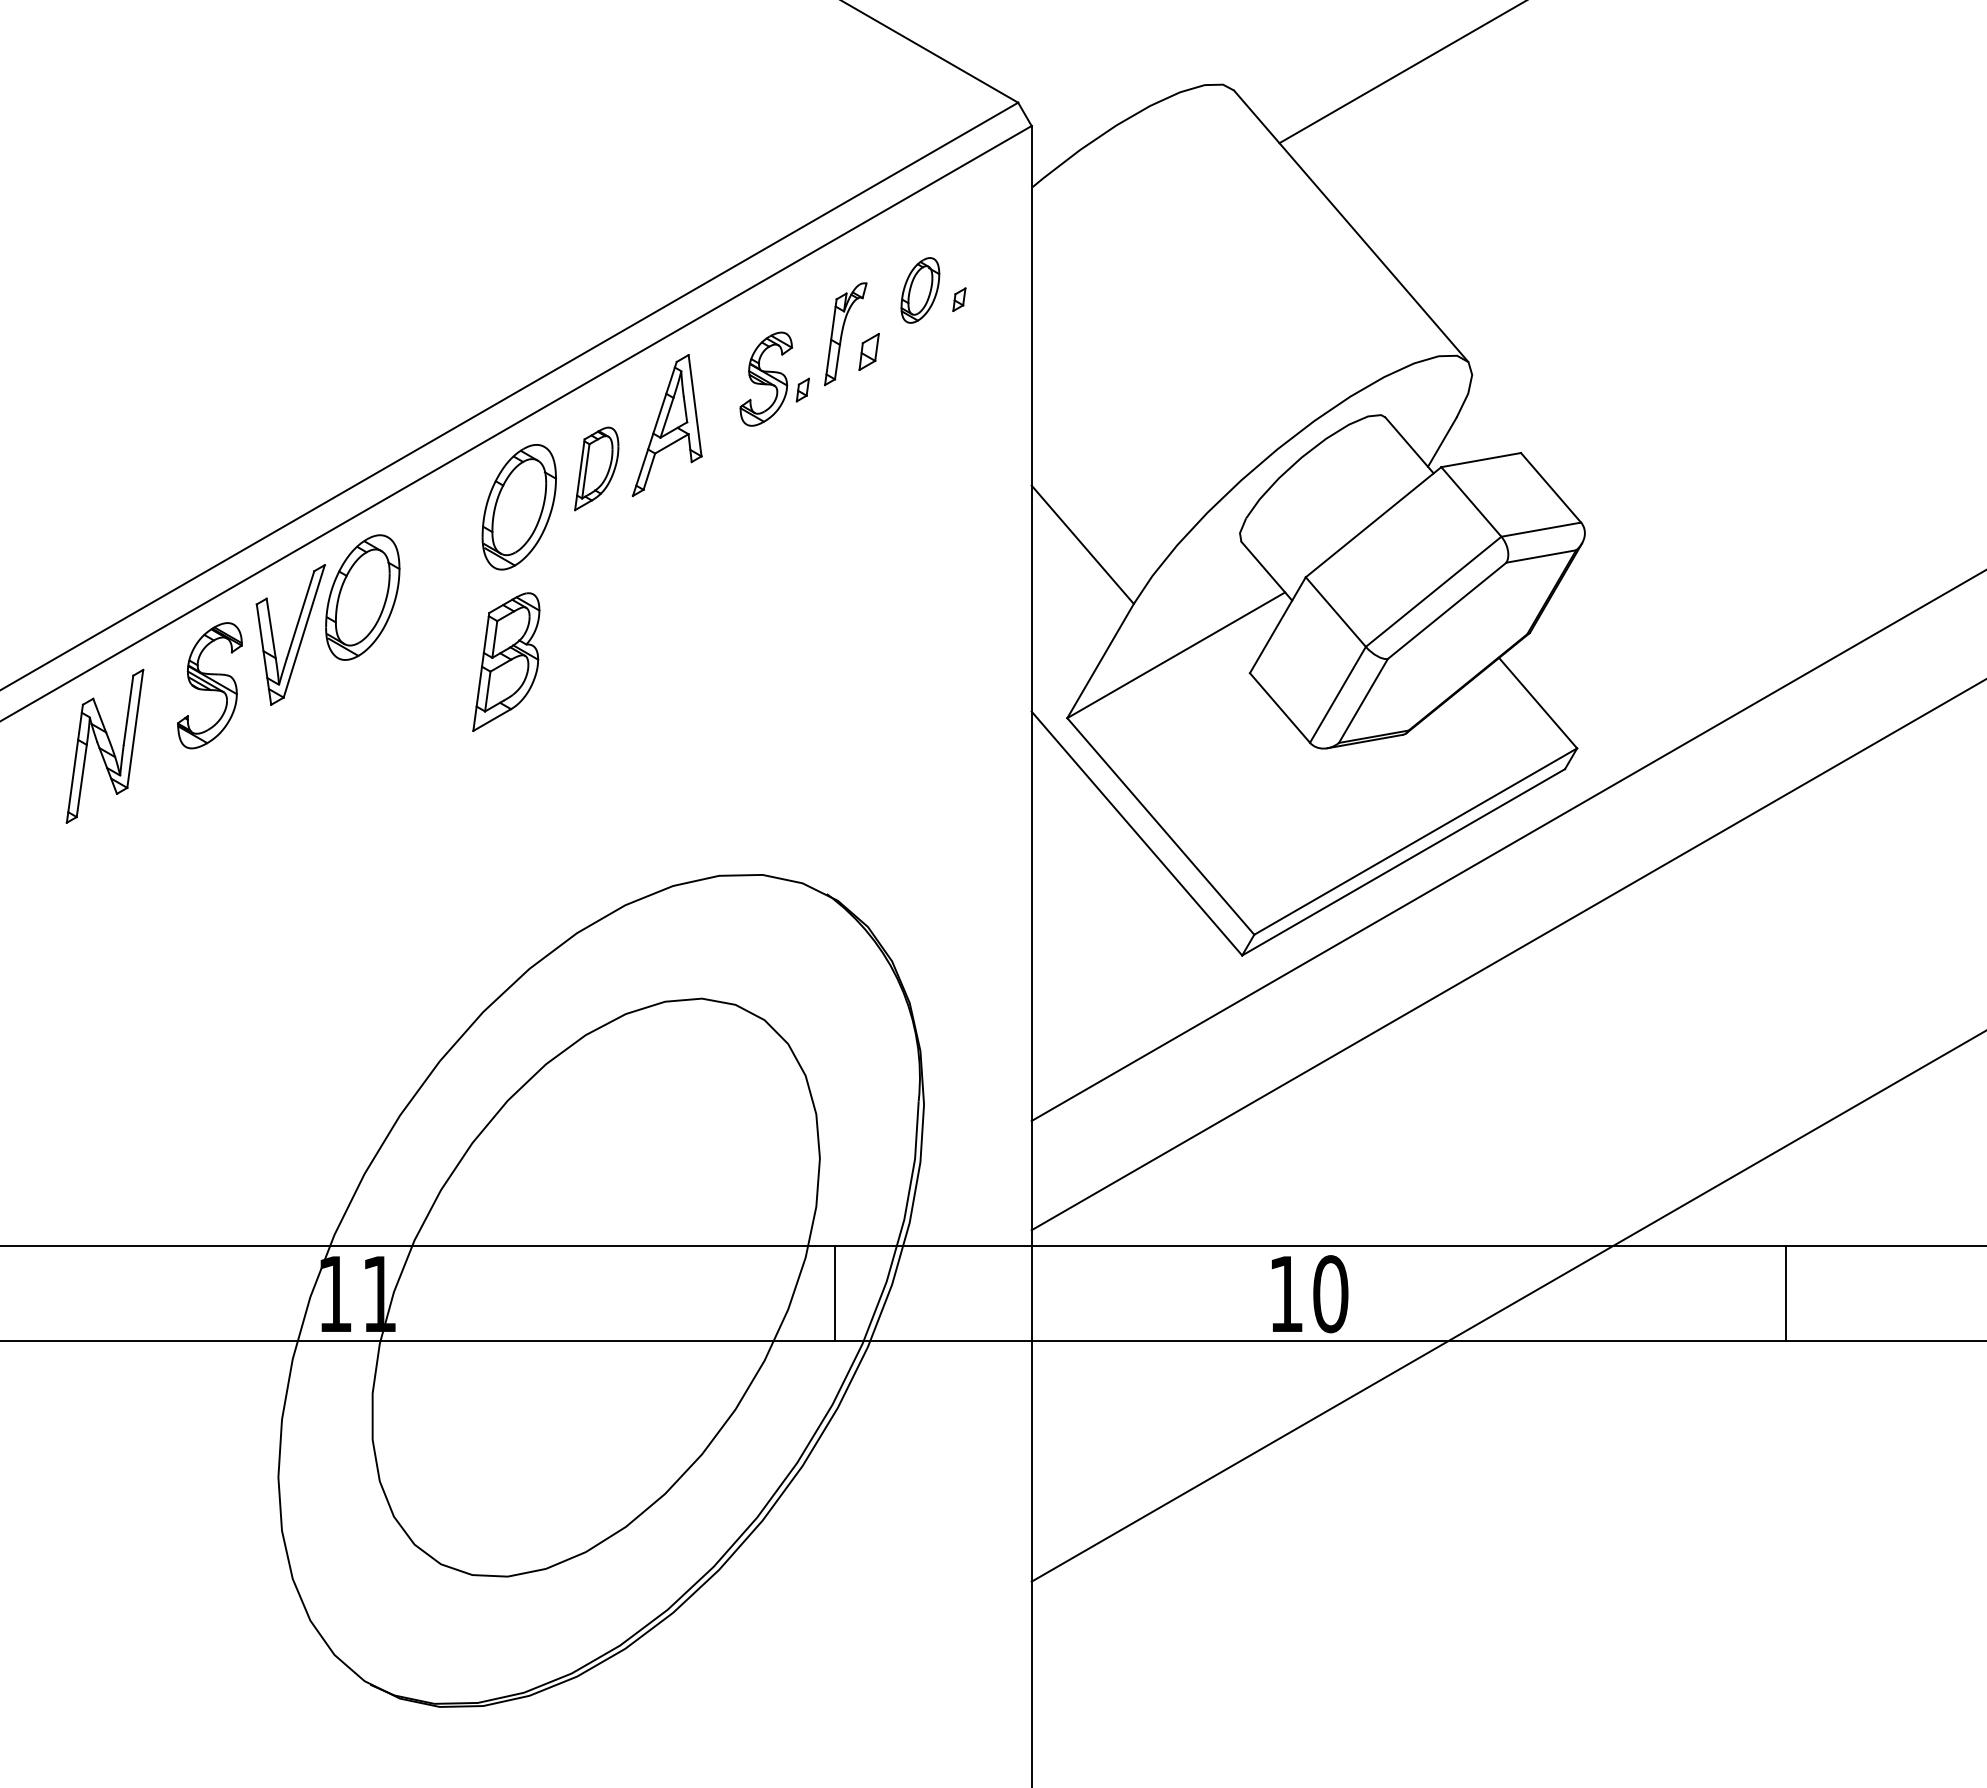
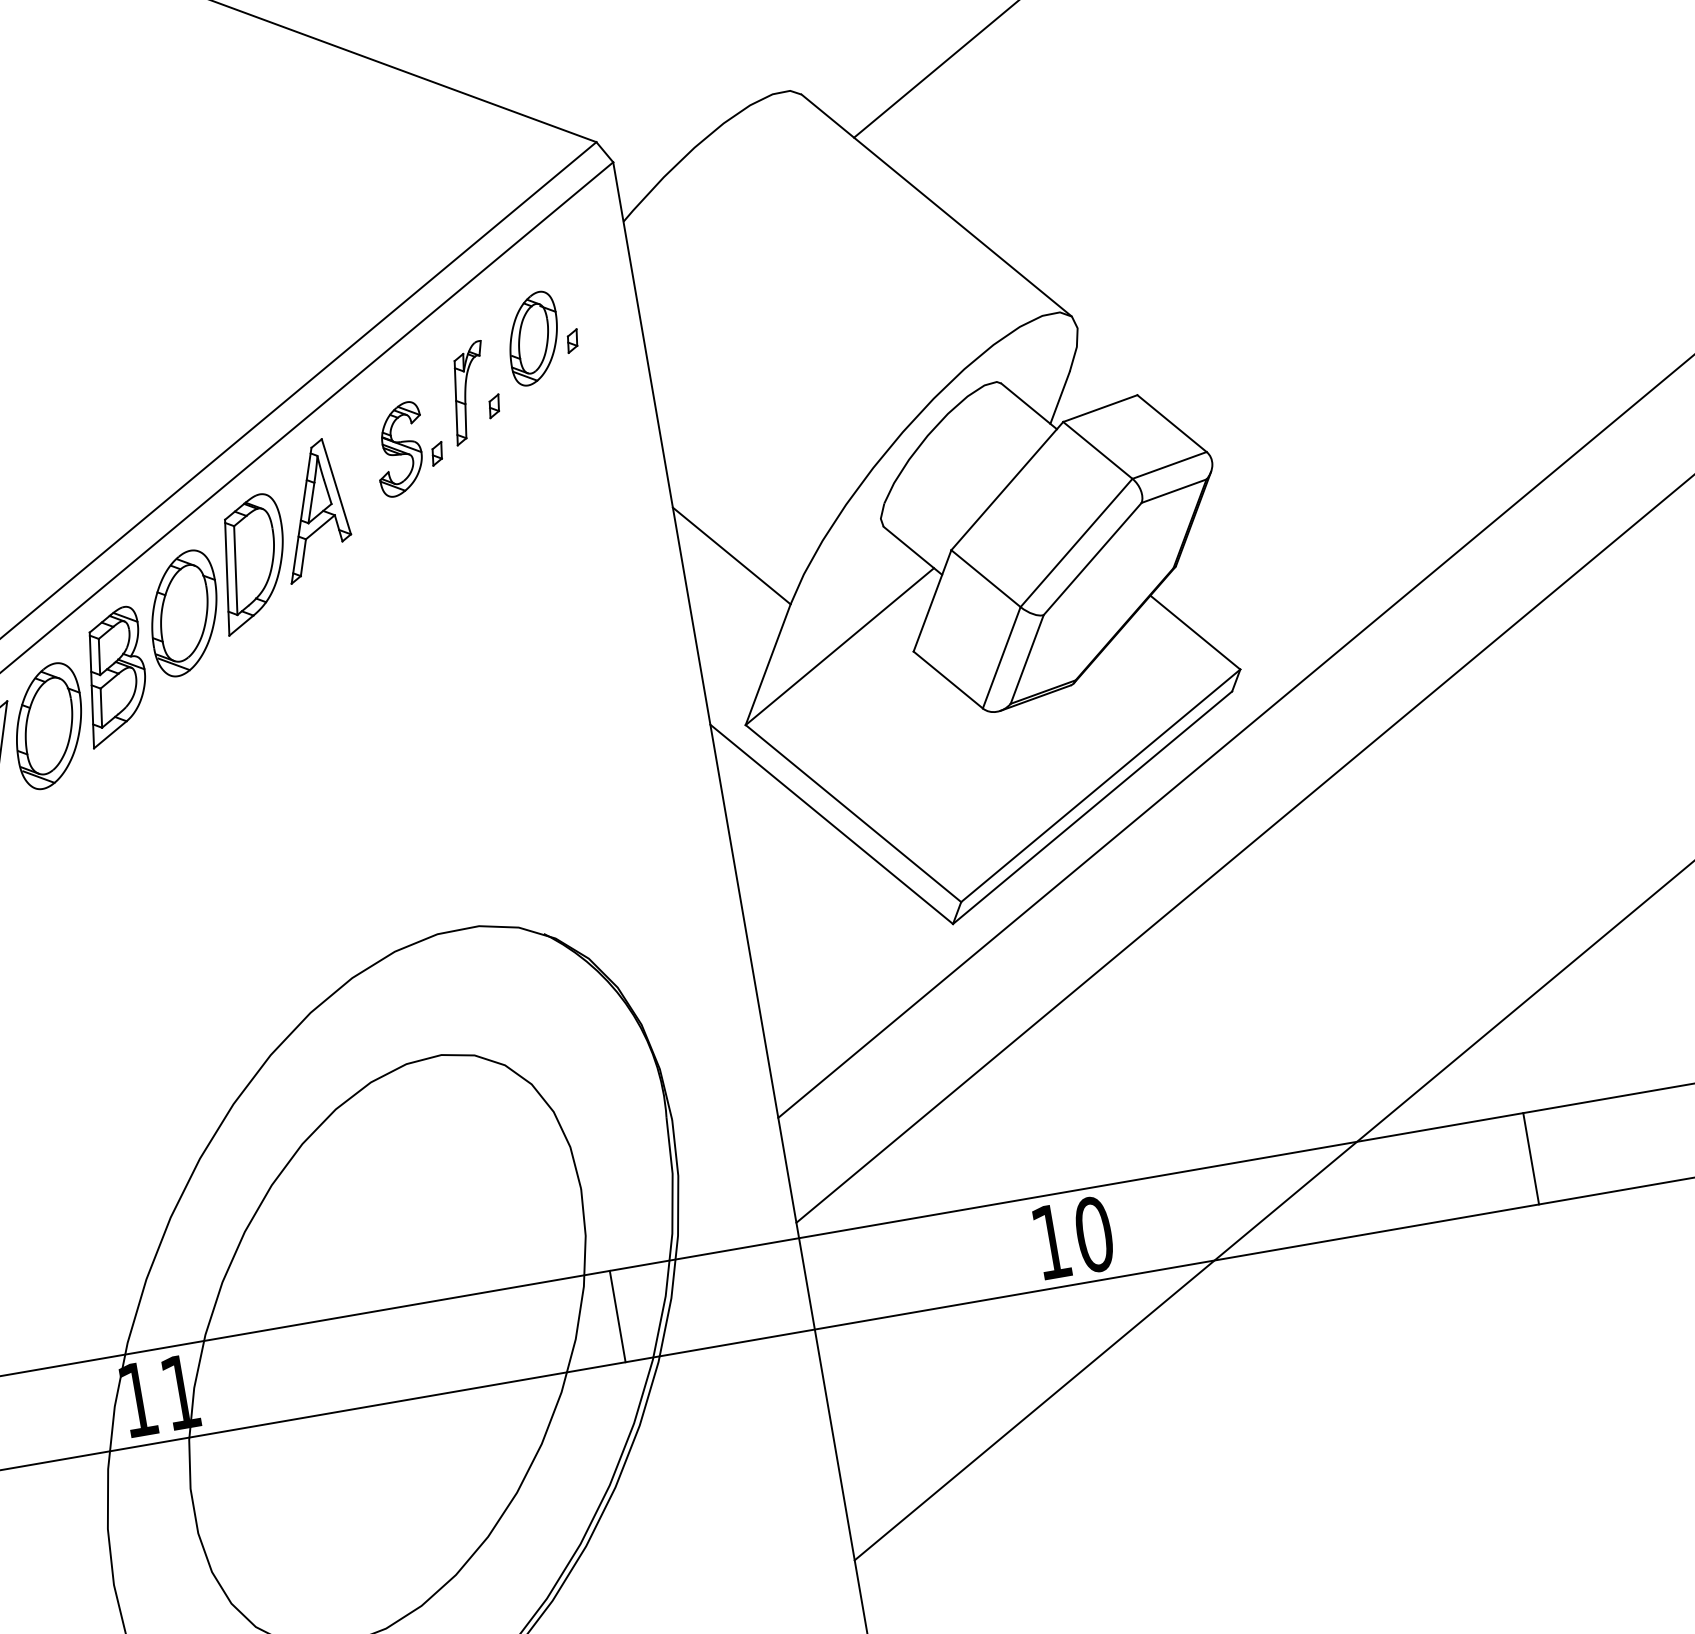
part: (920, 290) -> (533, 338), size x1.43
part: (868, 351) -> (493, 405), size x0.62
part: (596, 468) -> (252, 563), size x1.67
part: (506, 661) -> (114, 676), moved

